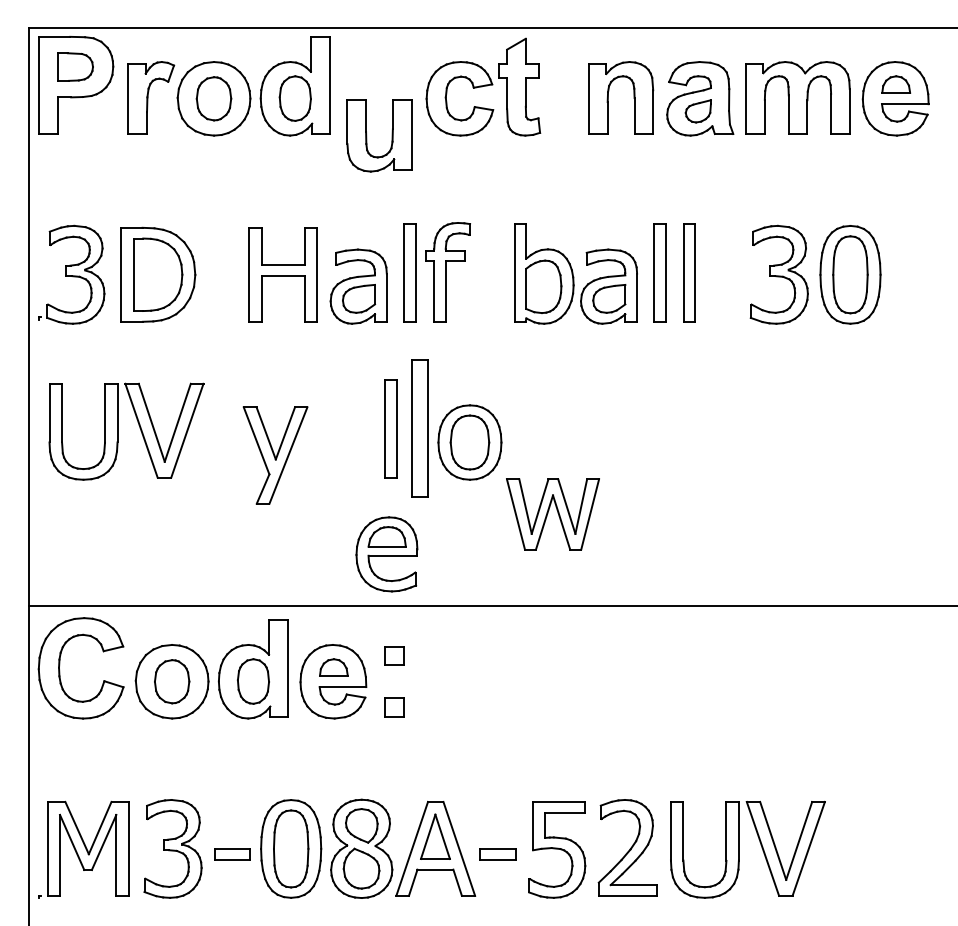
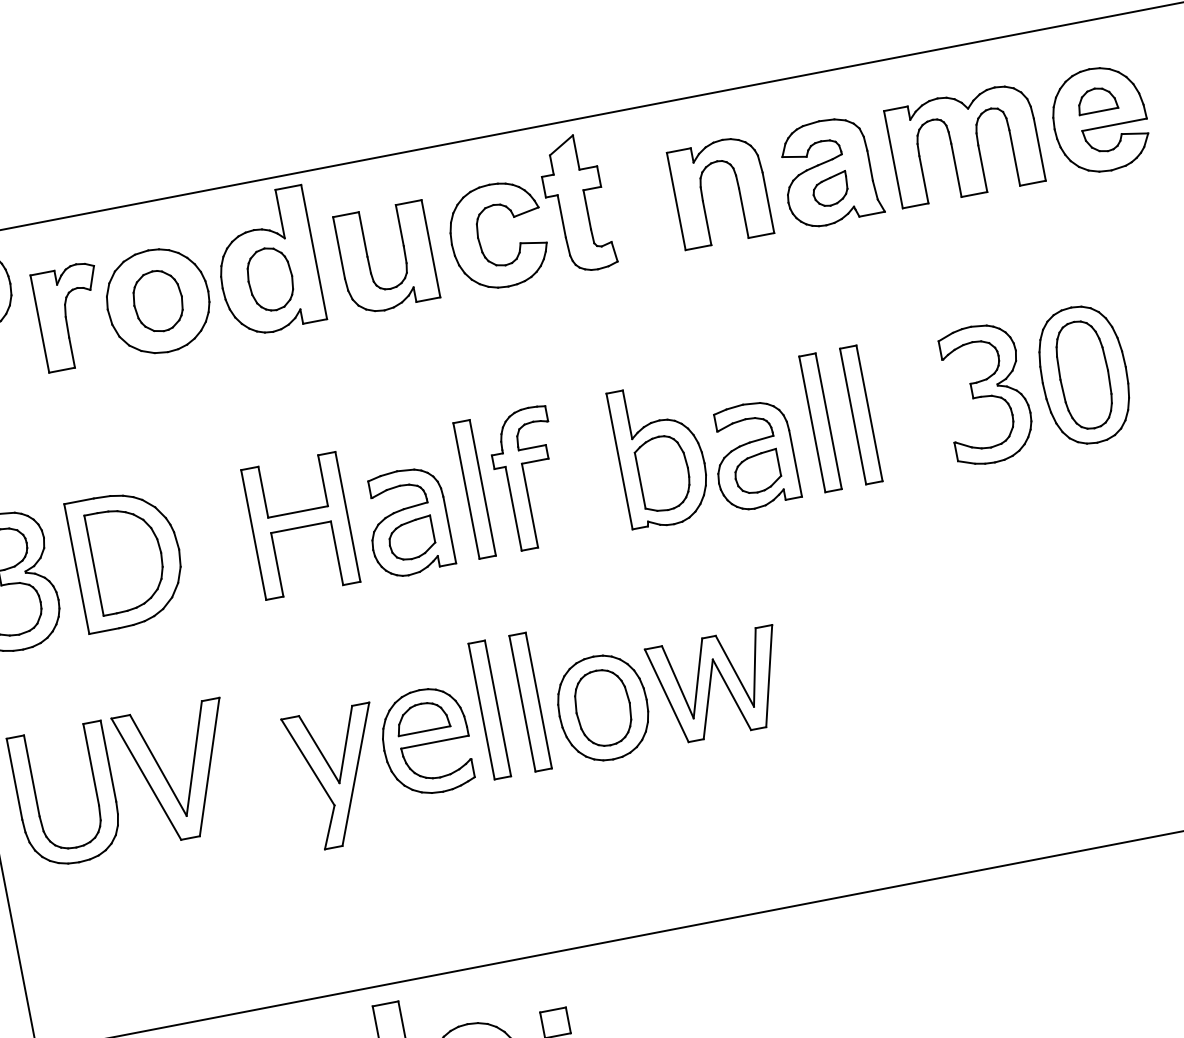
part: (367, 135) -> (370, 261), moved
part: (419, 428) -> (529, 702), size x0.71
part: (552, 514) -> (717, 686), moved
part: (386, 554) -> (425, 742), moved

